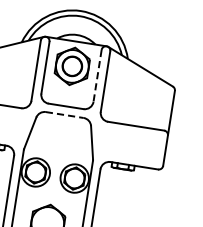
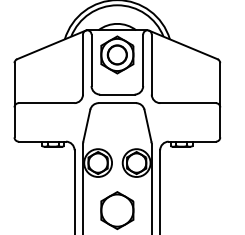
line: (97, 76) -> (143, 60), dashed -> solid
line: (64, 115) -> (117, 103), dashed -> solid

